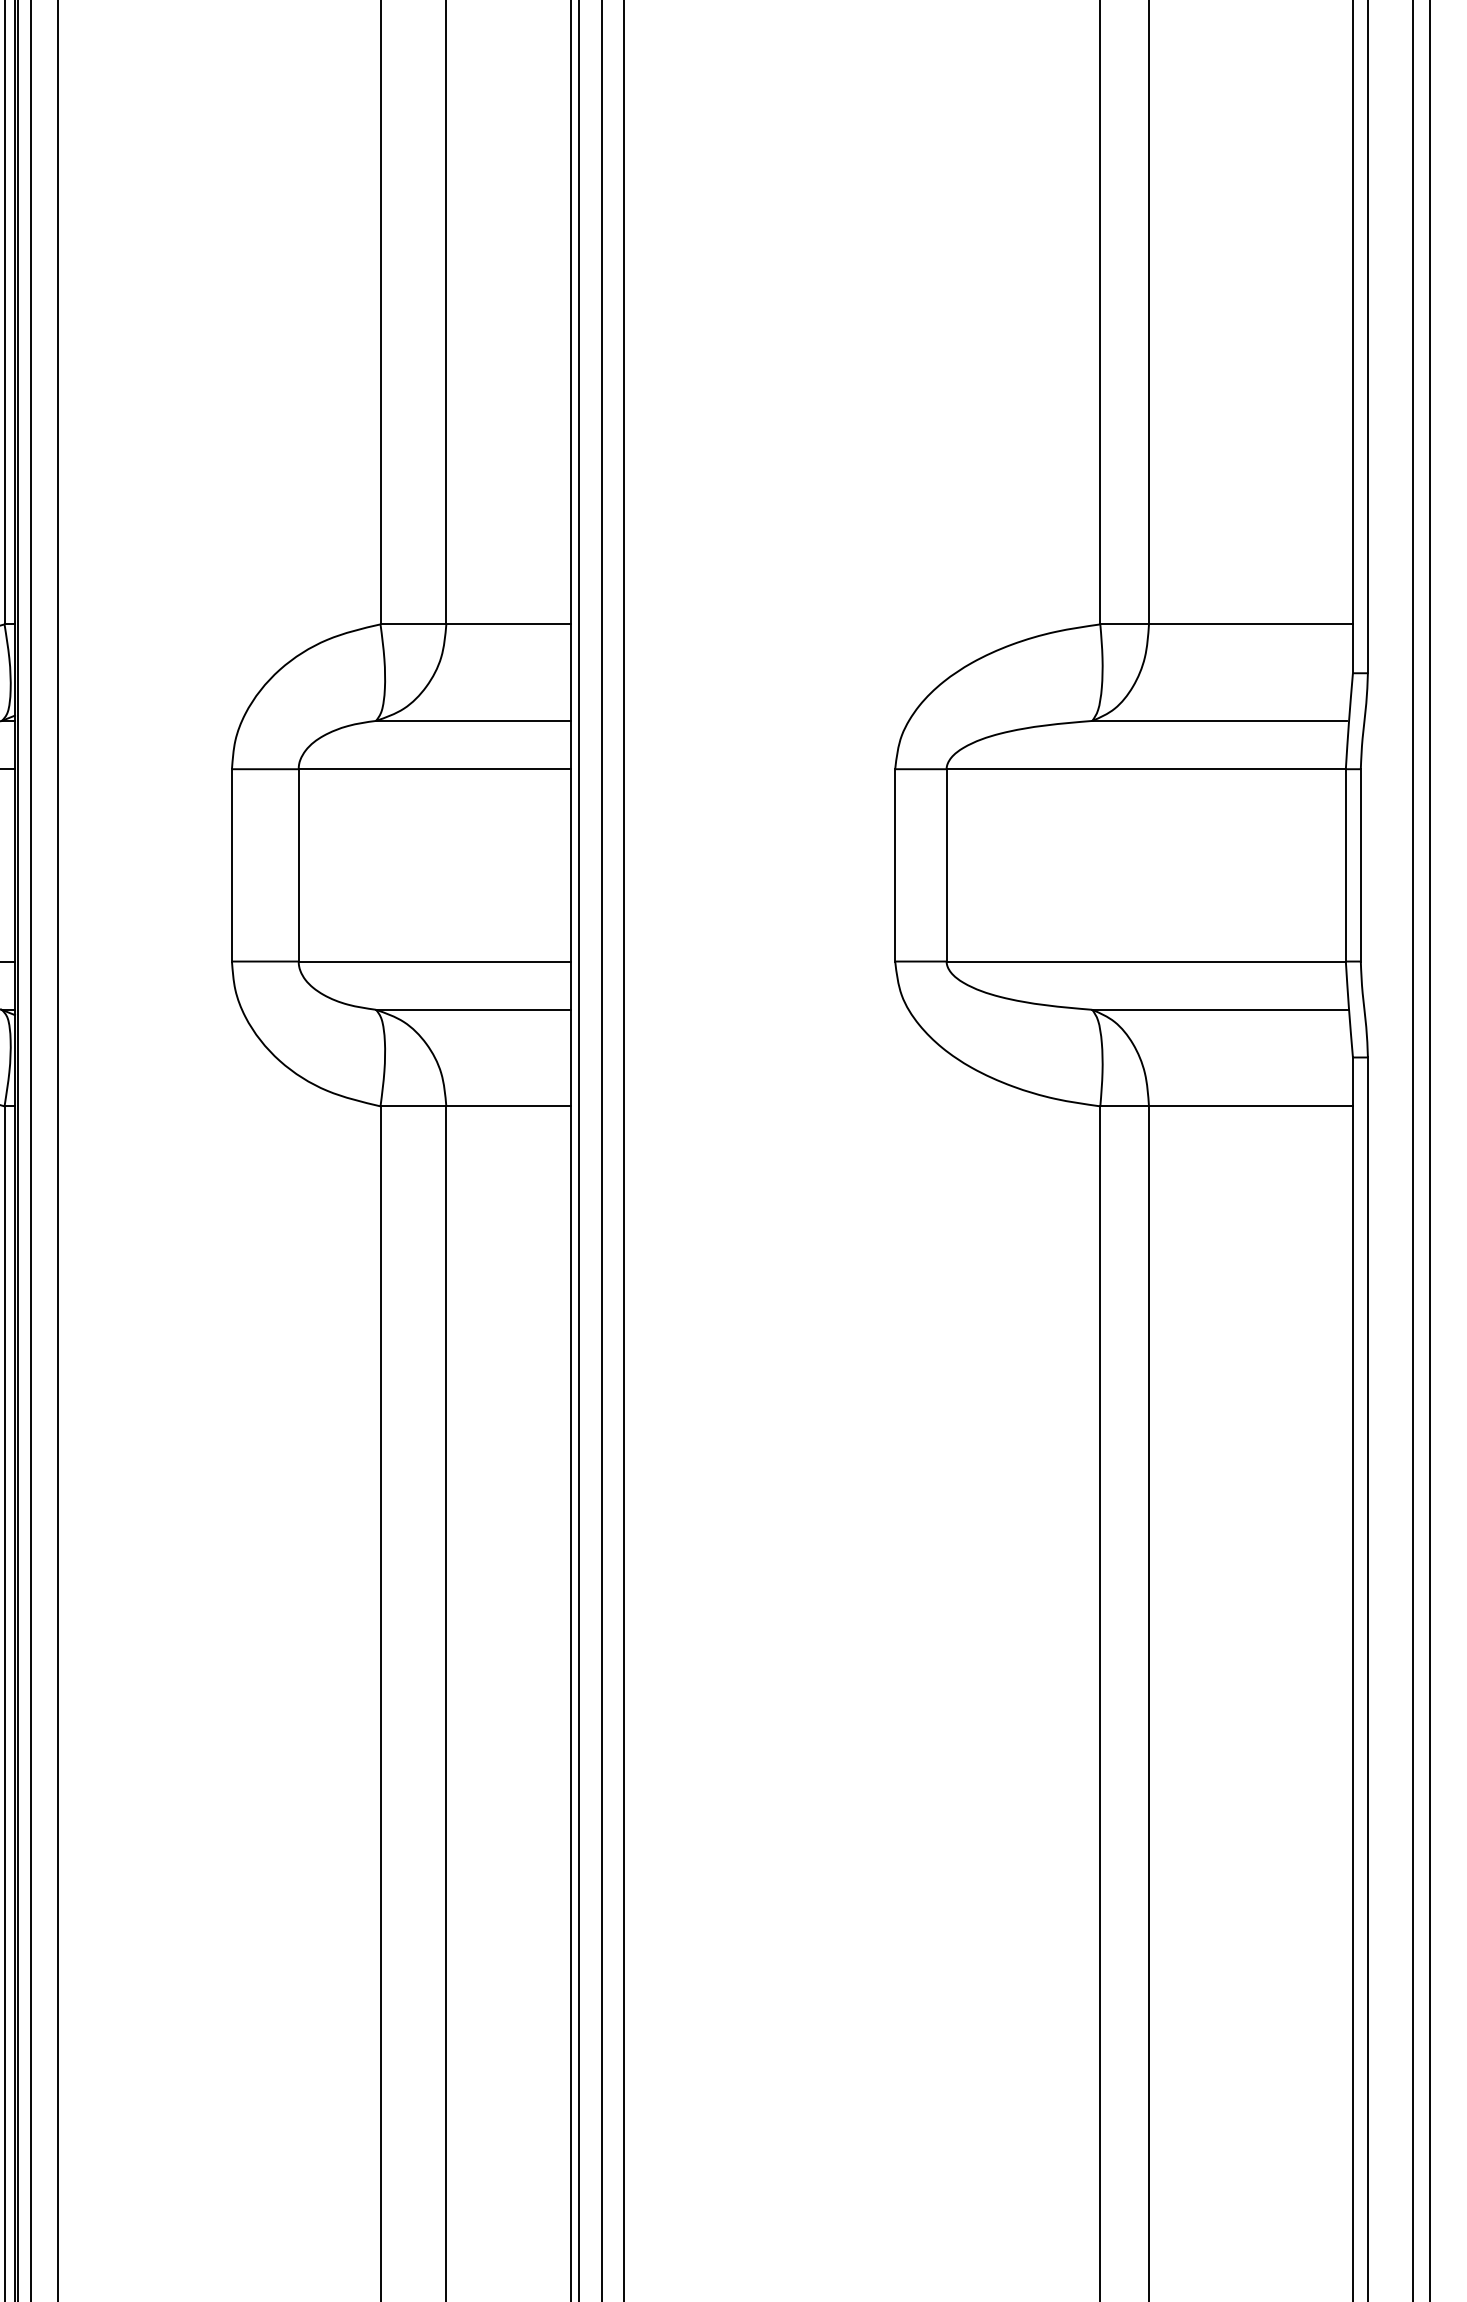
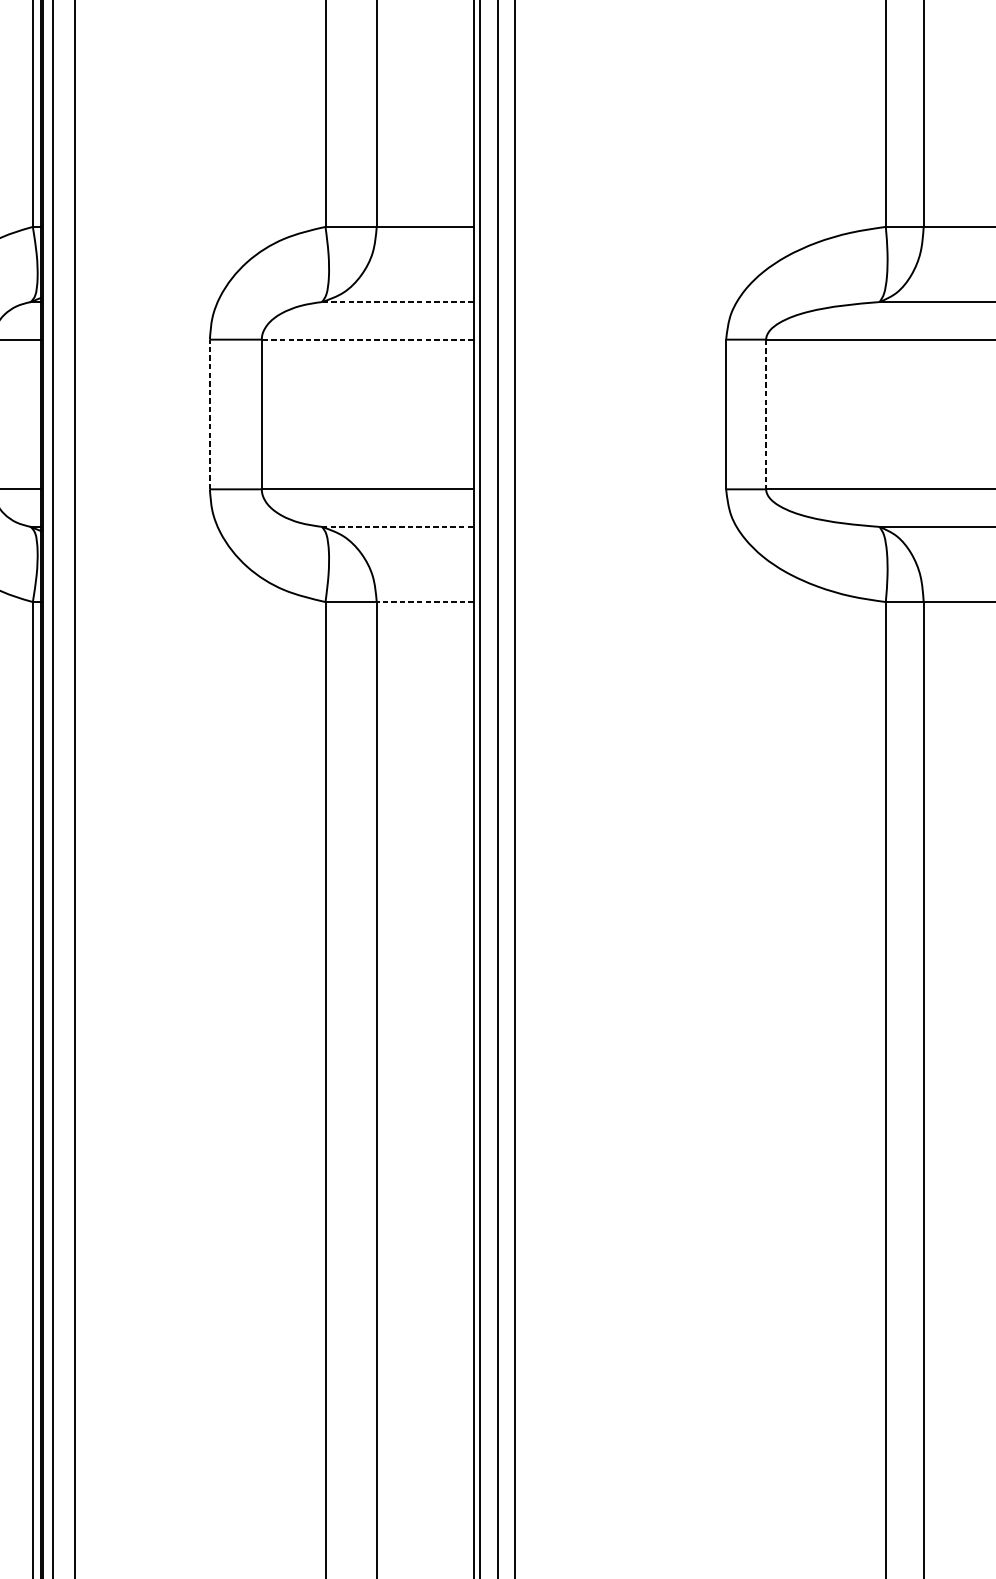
line: (473, 720) -> (397, 301), solid -> dashed
line: (434, 769) -> (367, 339), solid -> dashed
line: (231, 864) -> (209, 413), solid -> dashed
line: (946, 865) -> (766, 414), solid -> dashed
line: (473, 1009) -> (397, 526), solid -> dashed
line: (508, 1106) -> (425, 602), solid -> dashed

